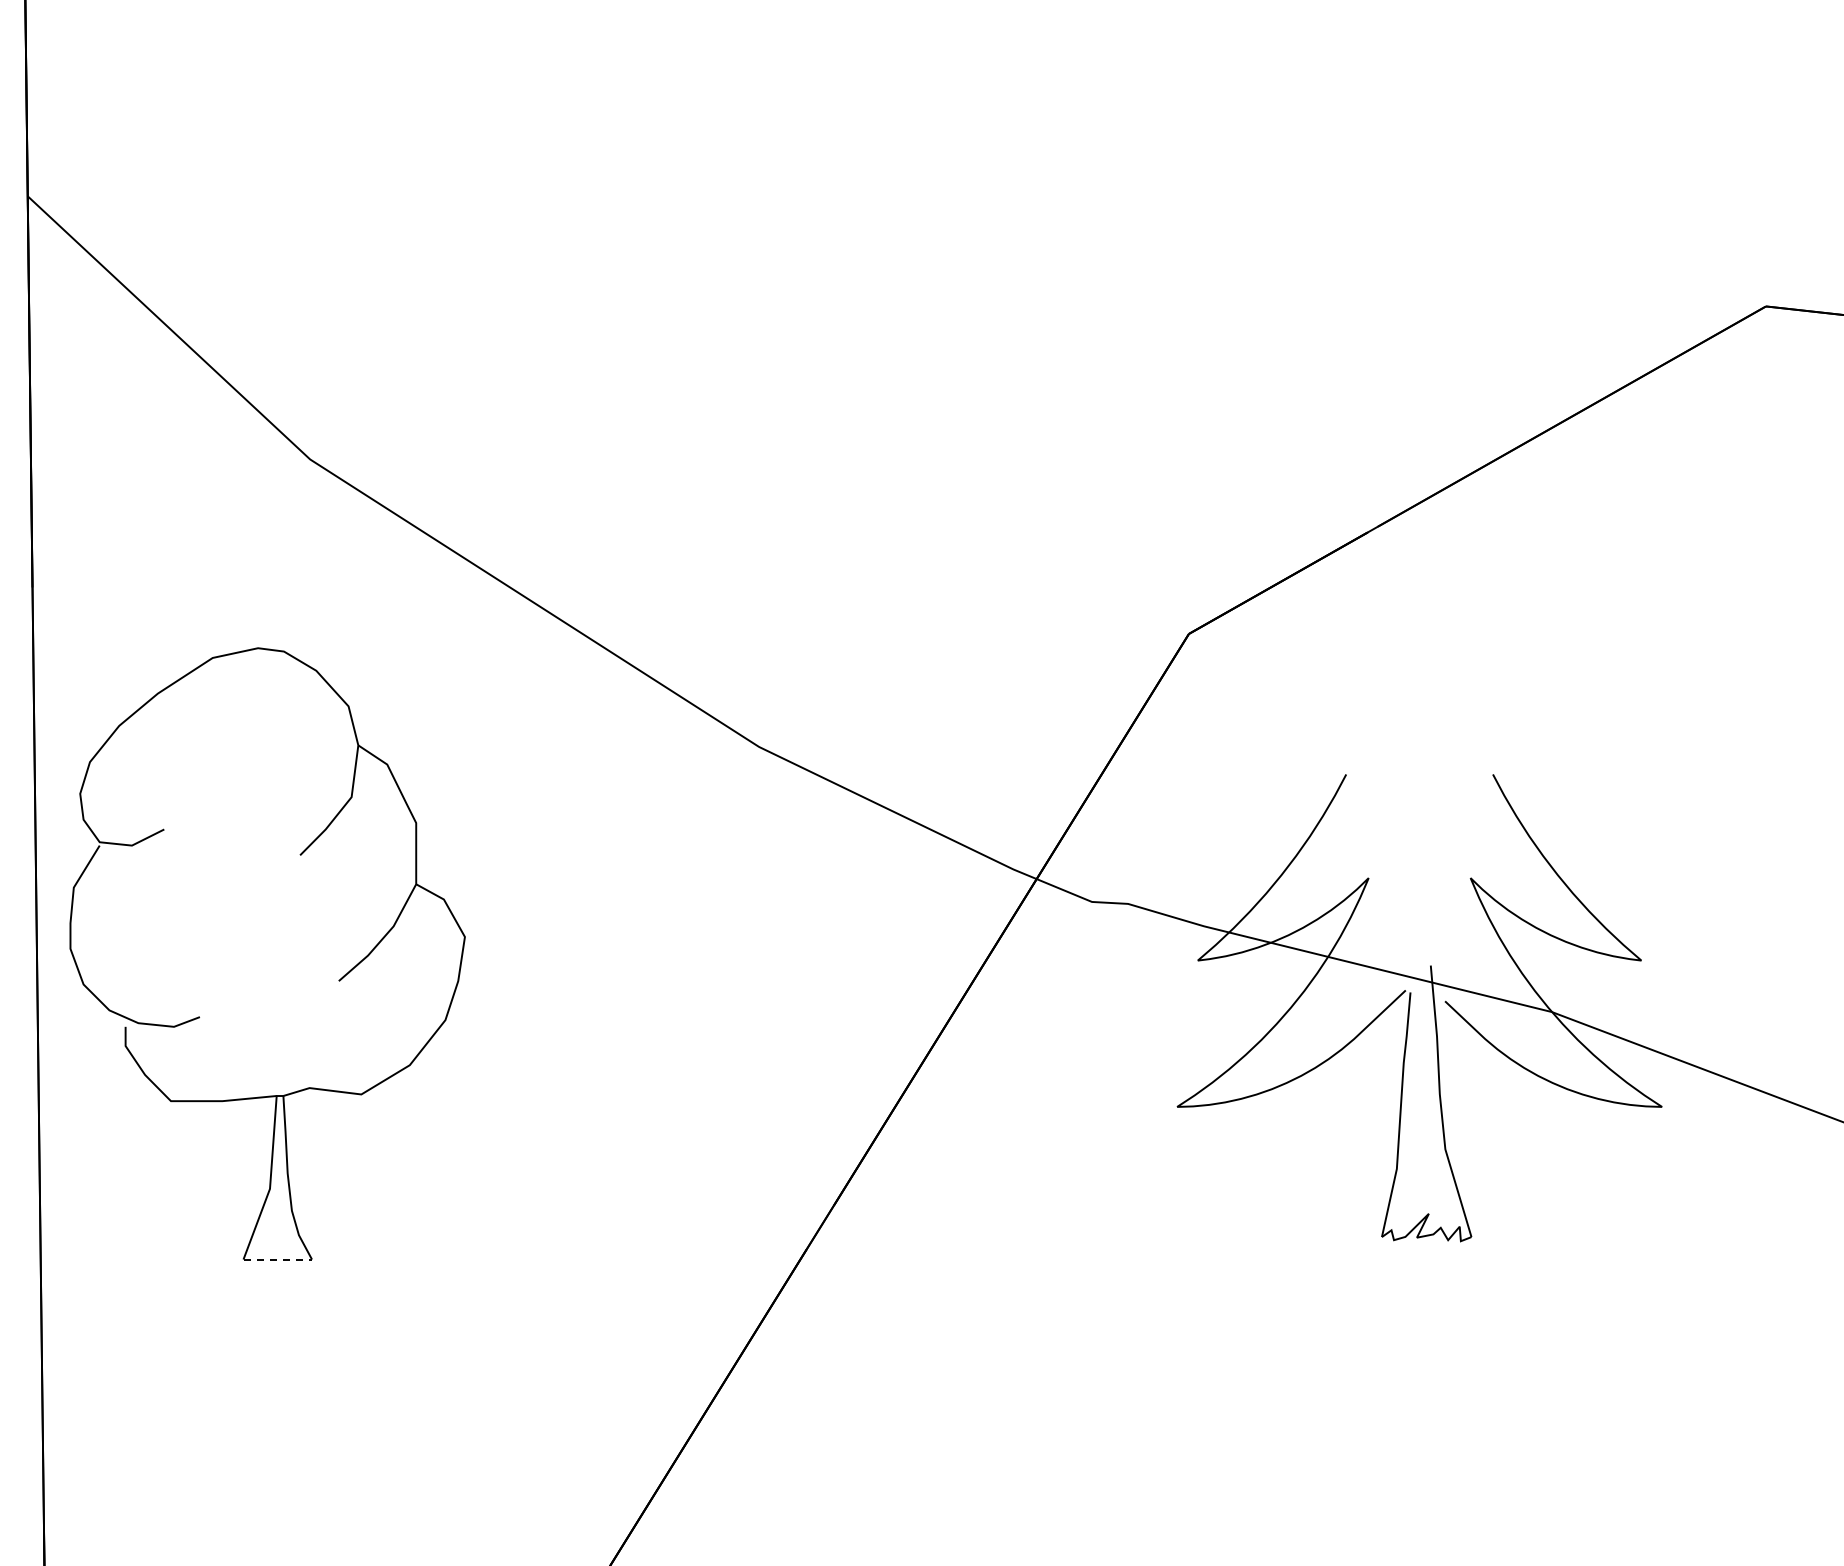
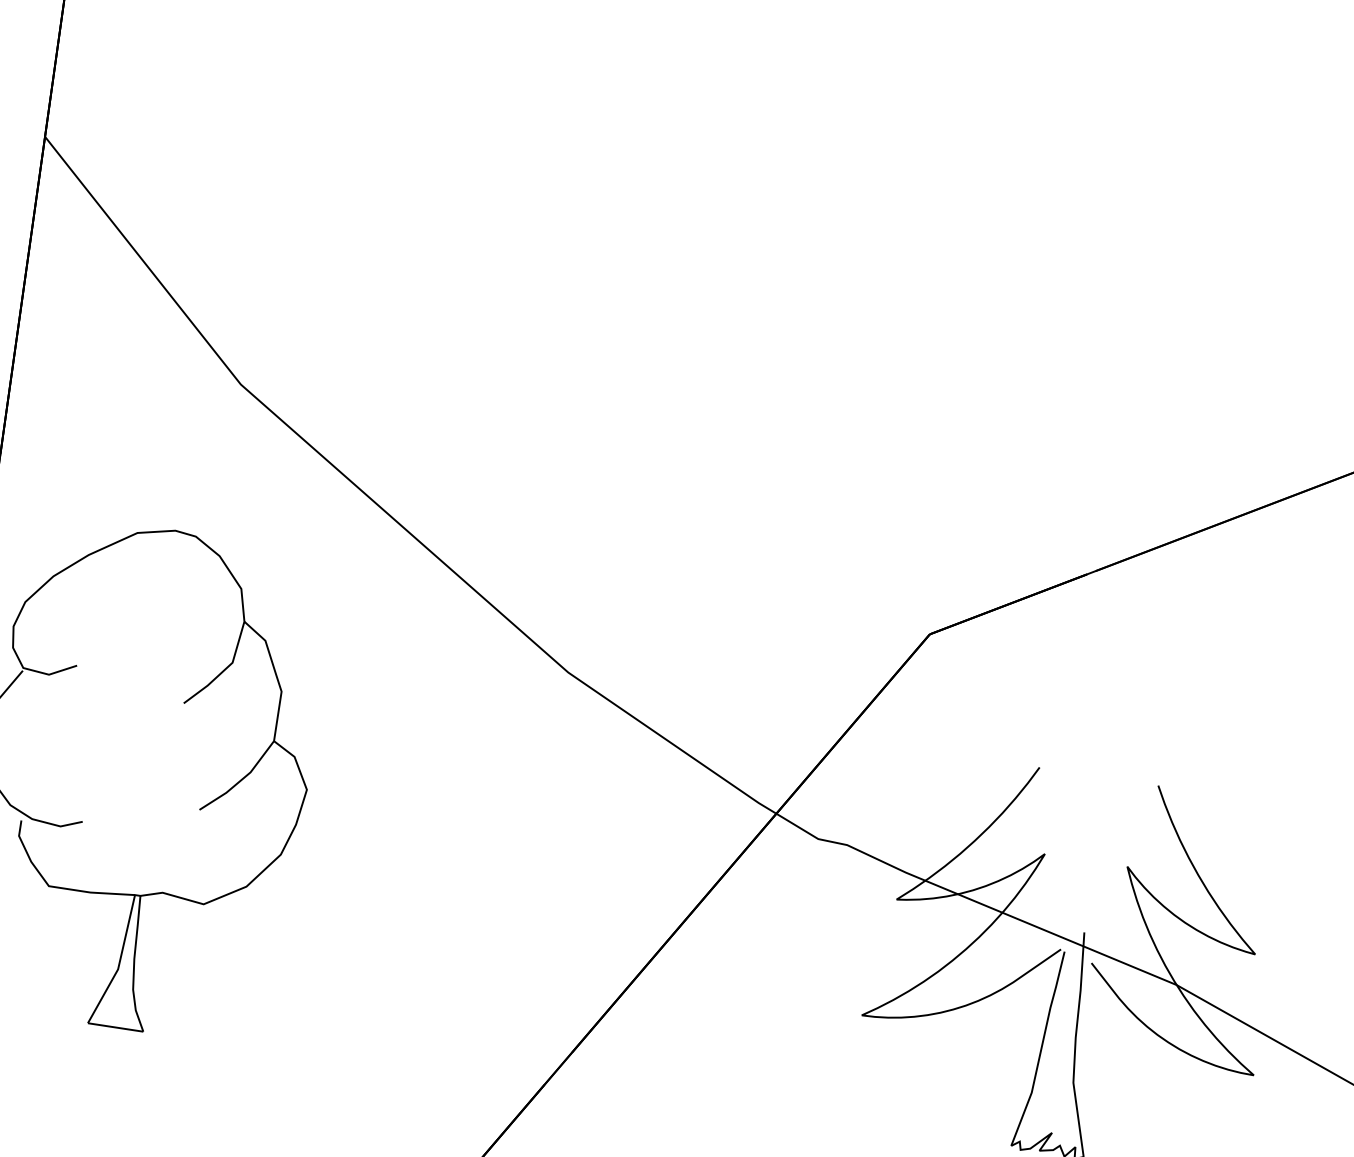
line: (278, 1259) -> (116, 1027), dashed -> solid

